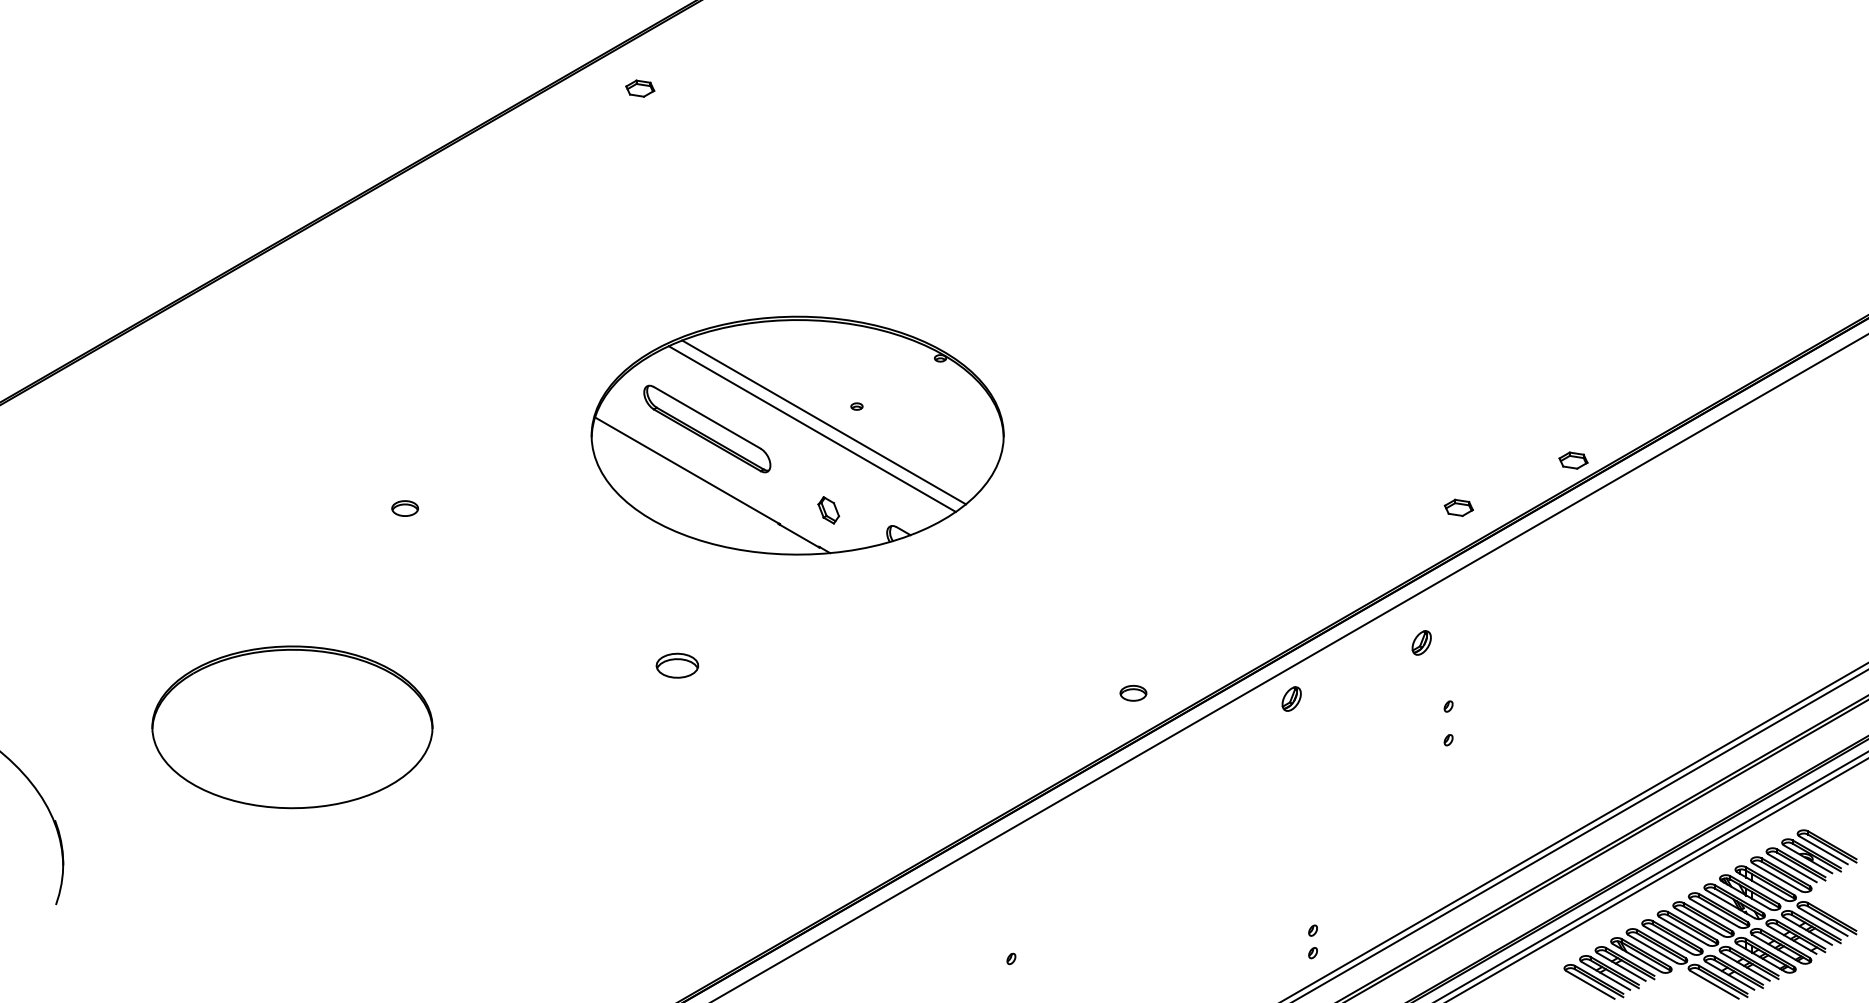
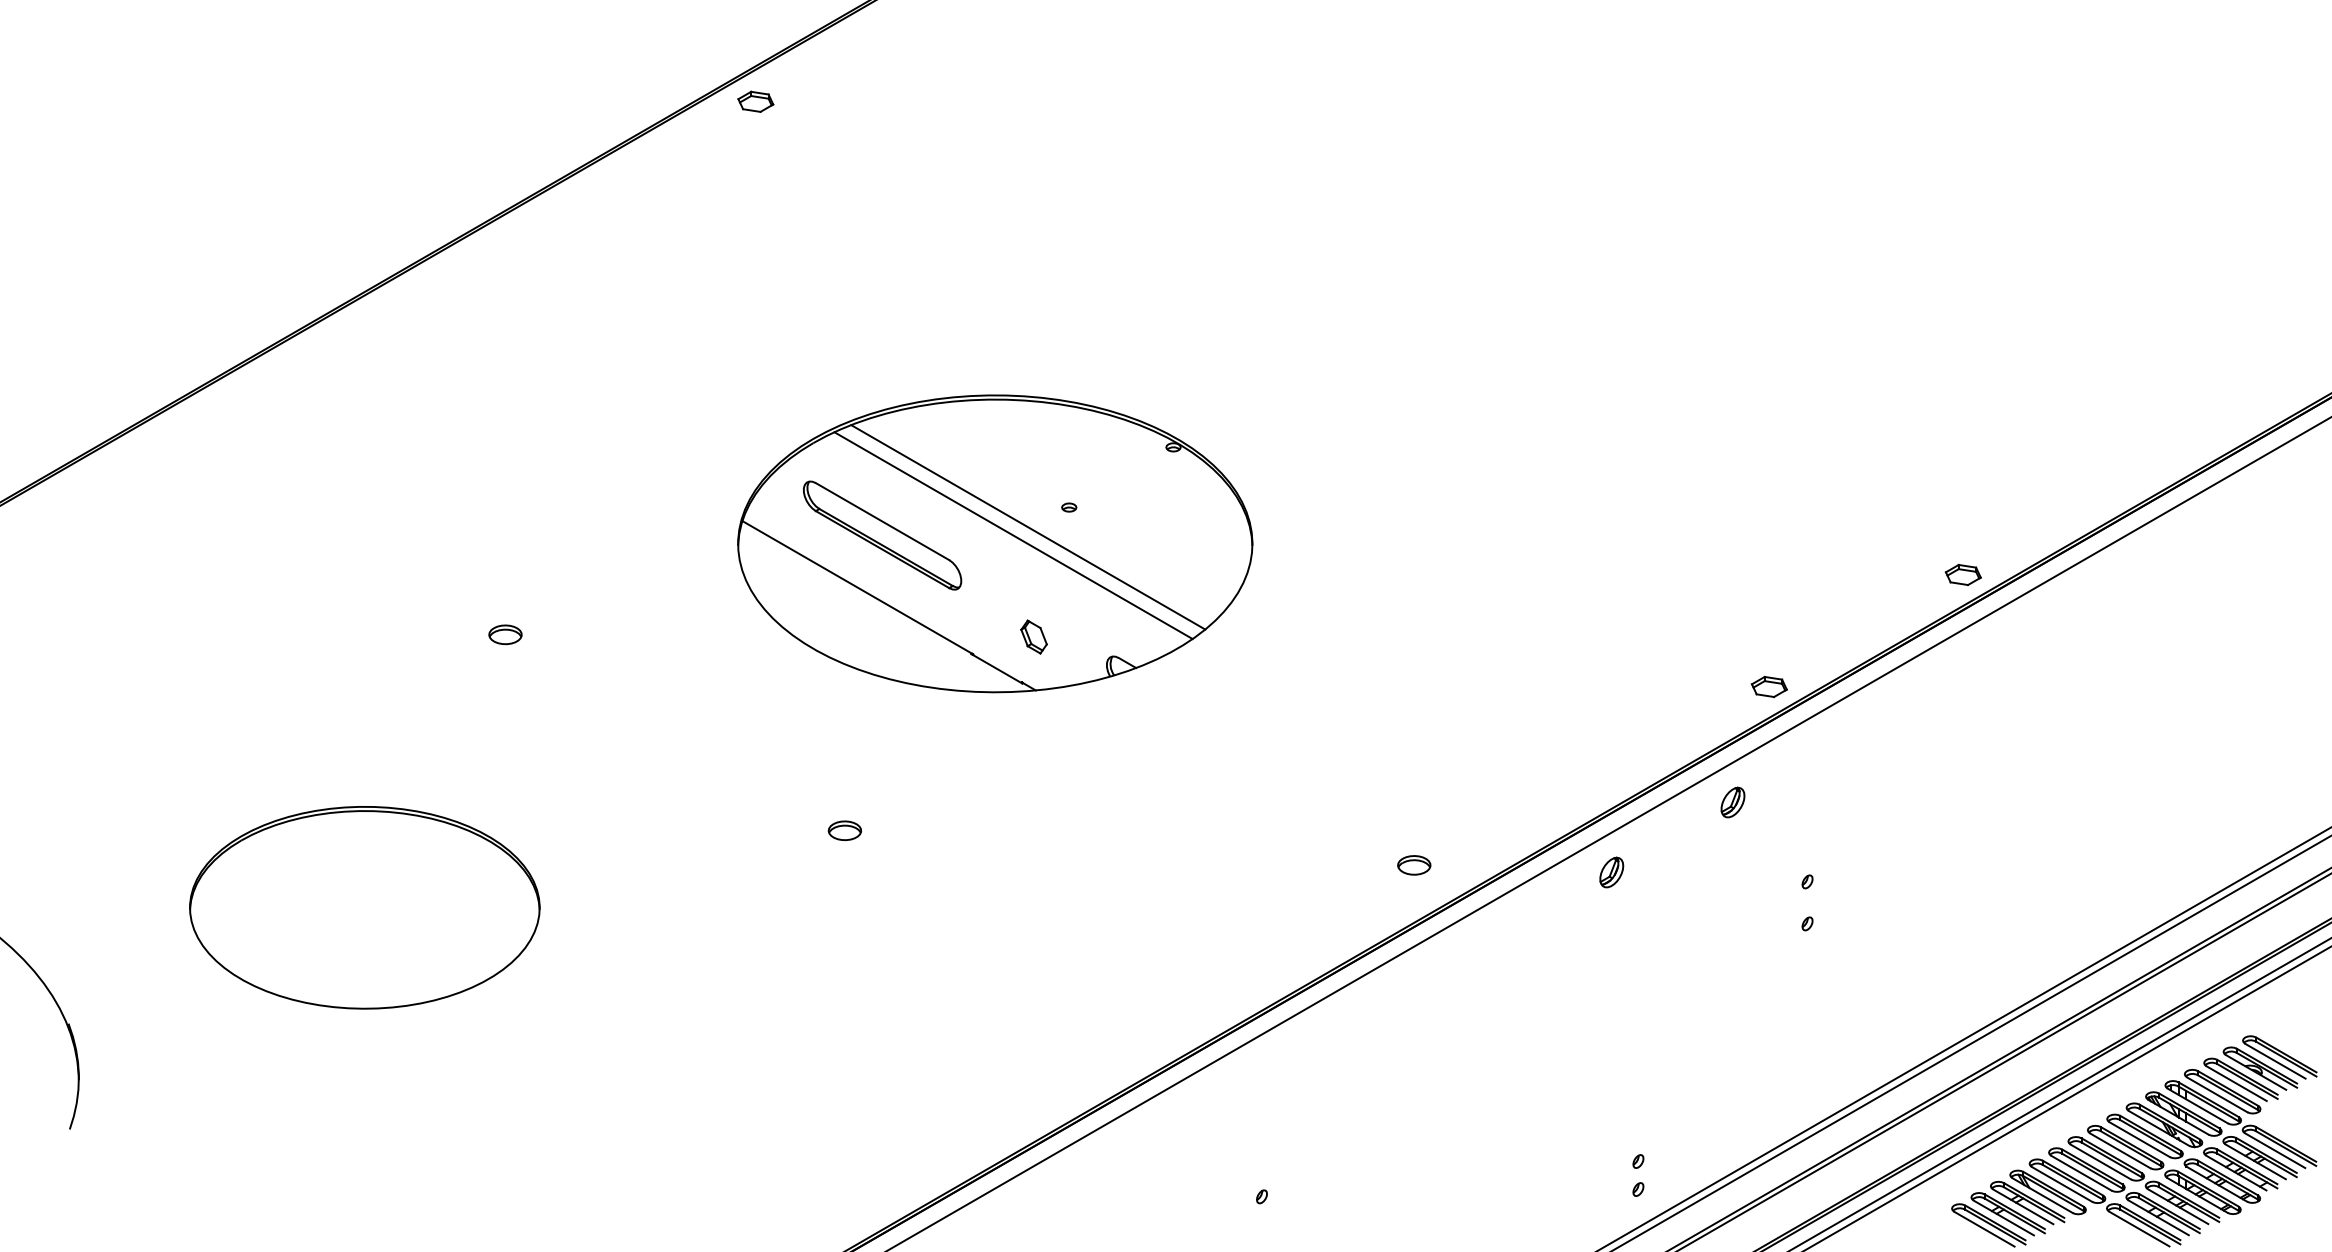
part: (639, 88) -> (755, 101), moved
part: (1459, 507) -> (1769, 686), moved
part: (1421, 642) -> (1732, 802), moved
part: (676, 665) -> (844, 830), size x0.62

